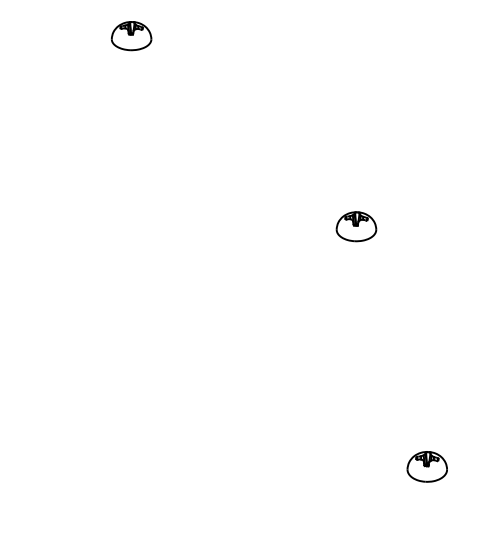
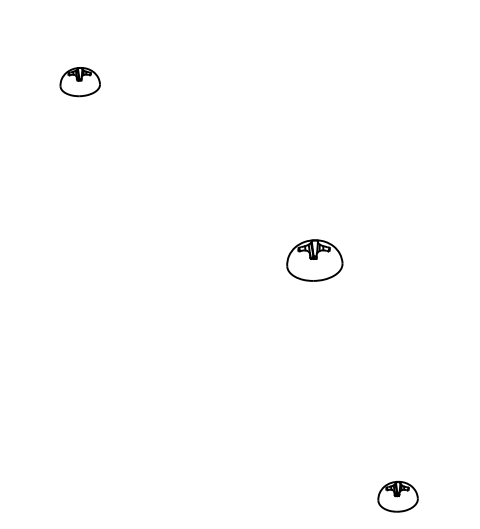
part: (356, 226) -> (314, 260), size x1.4

